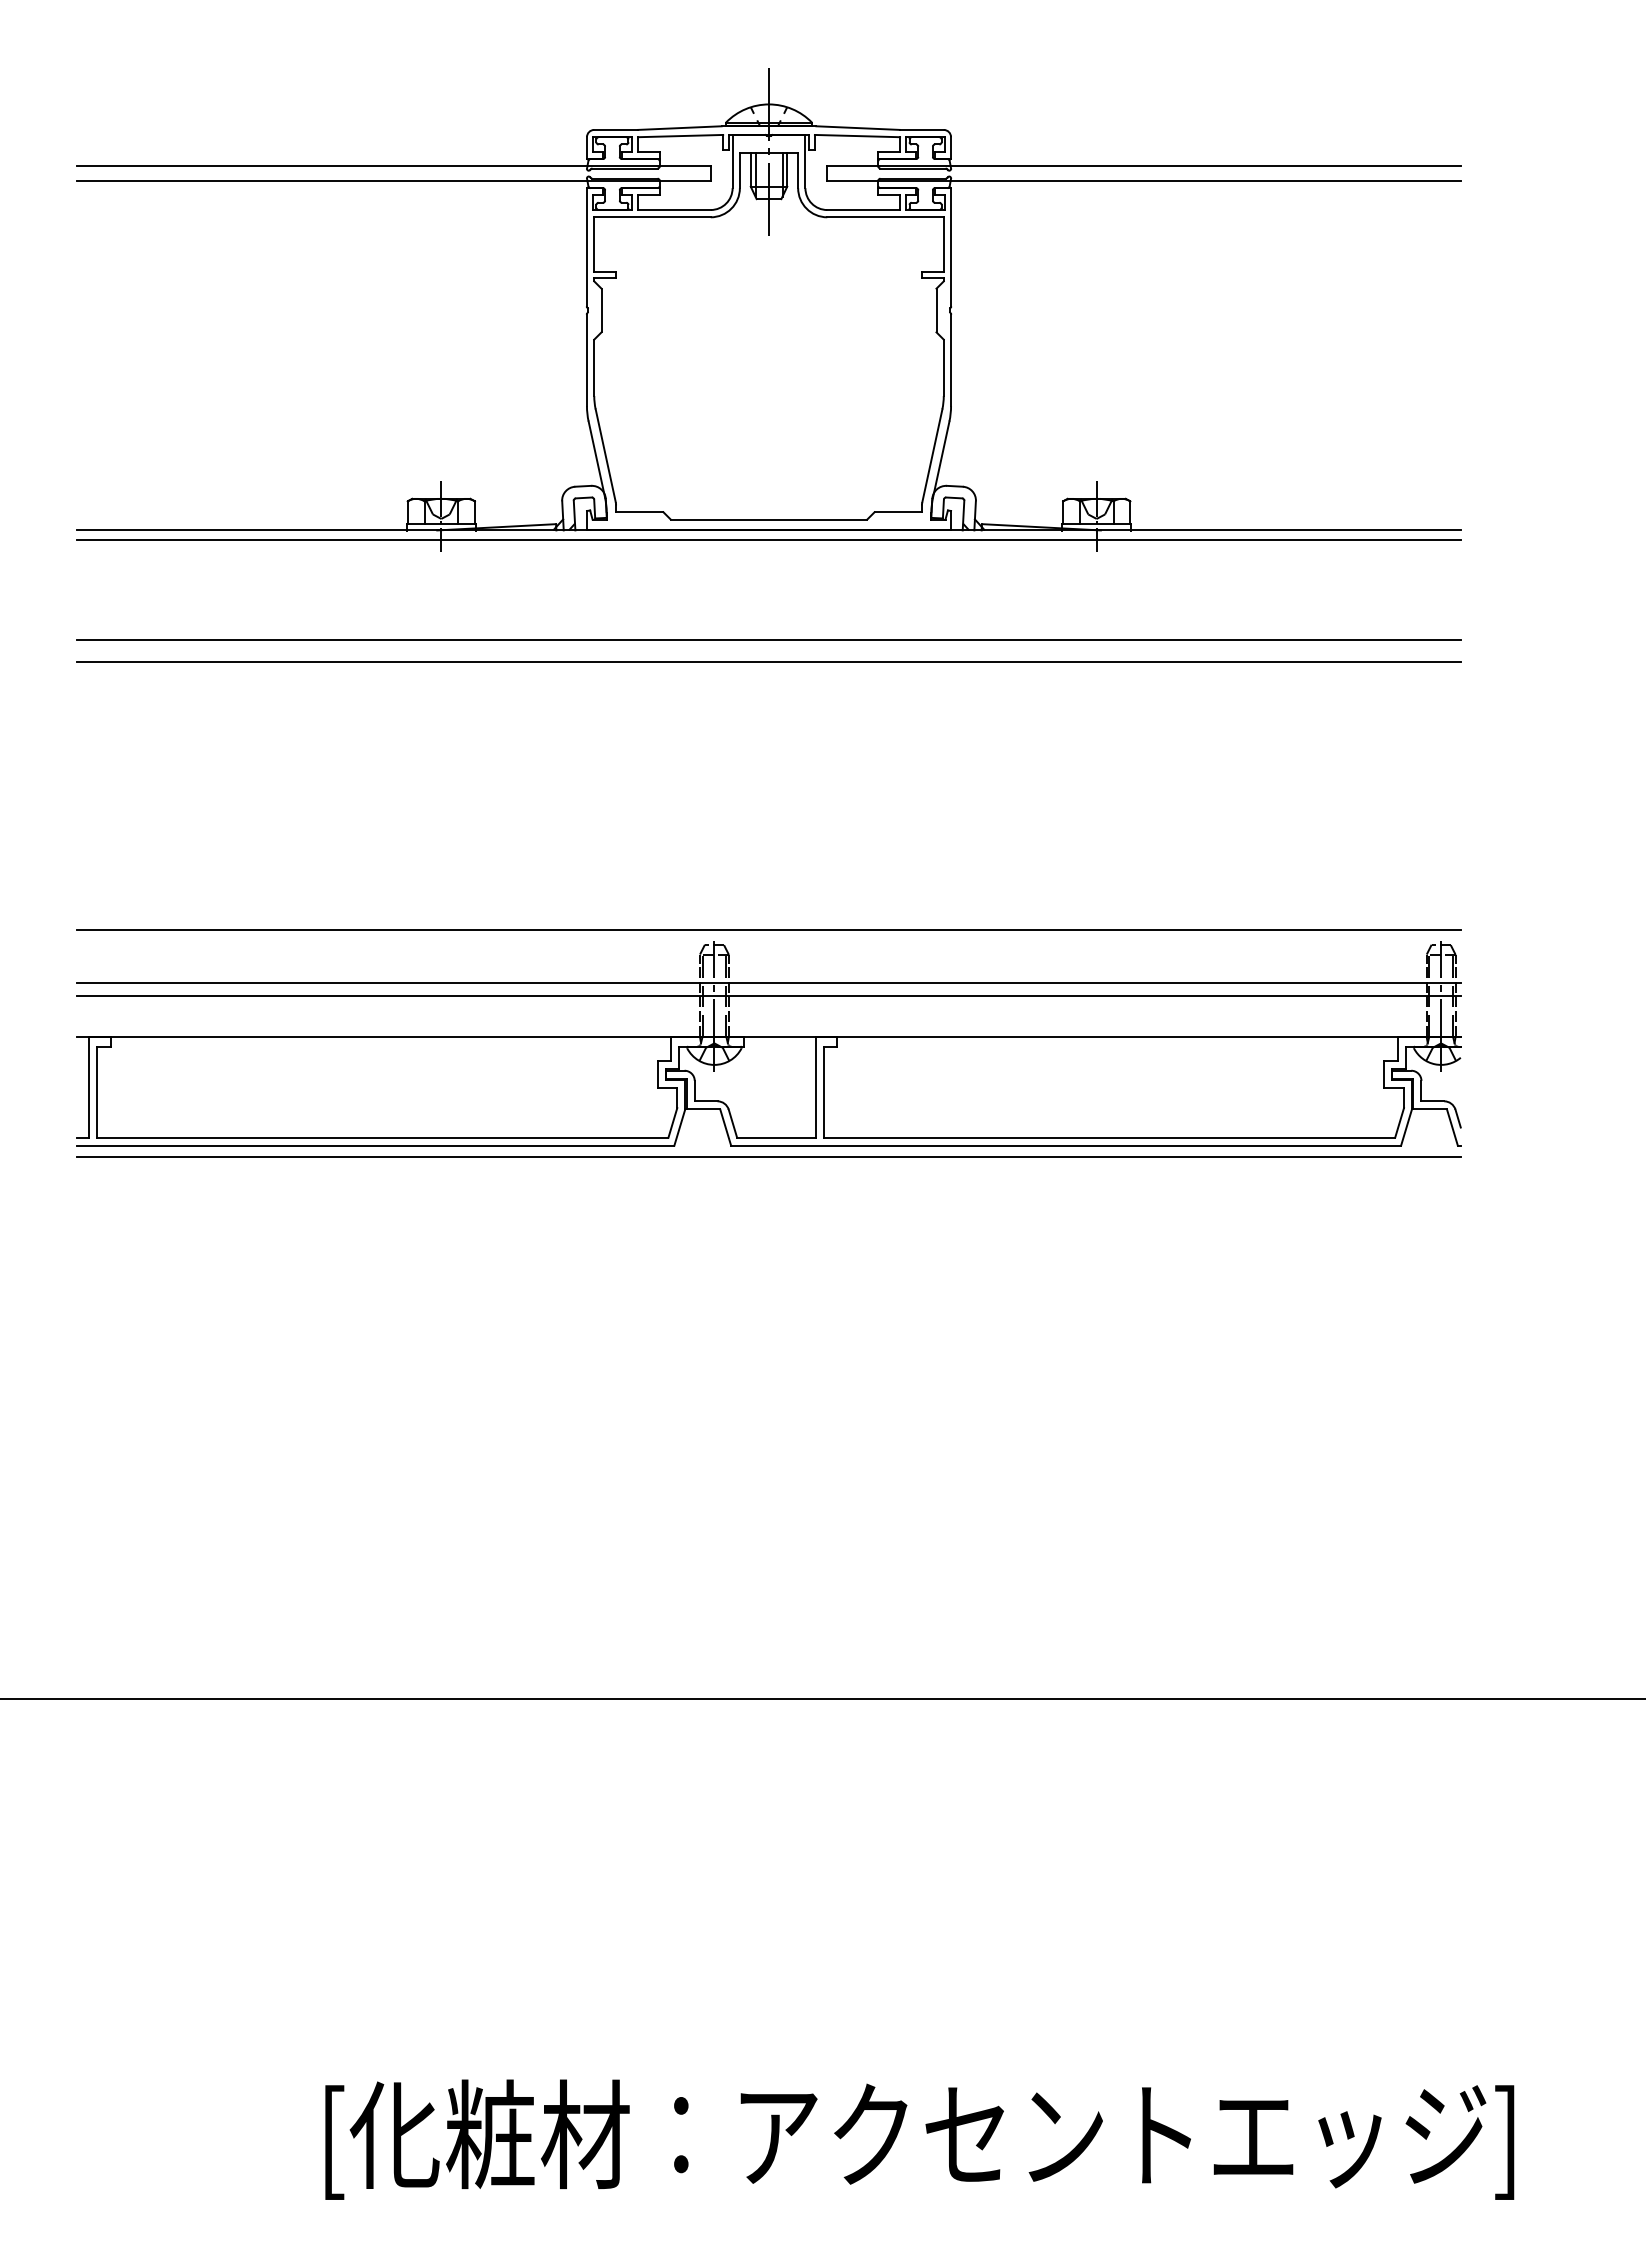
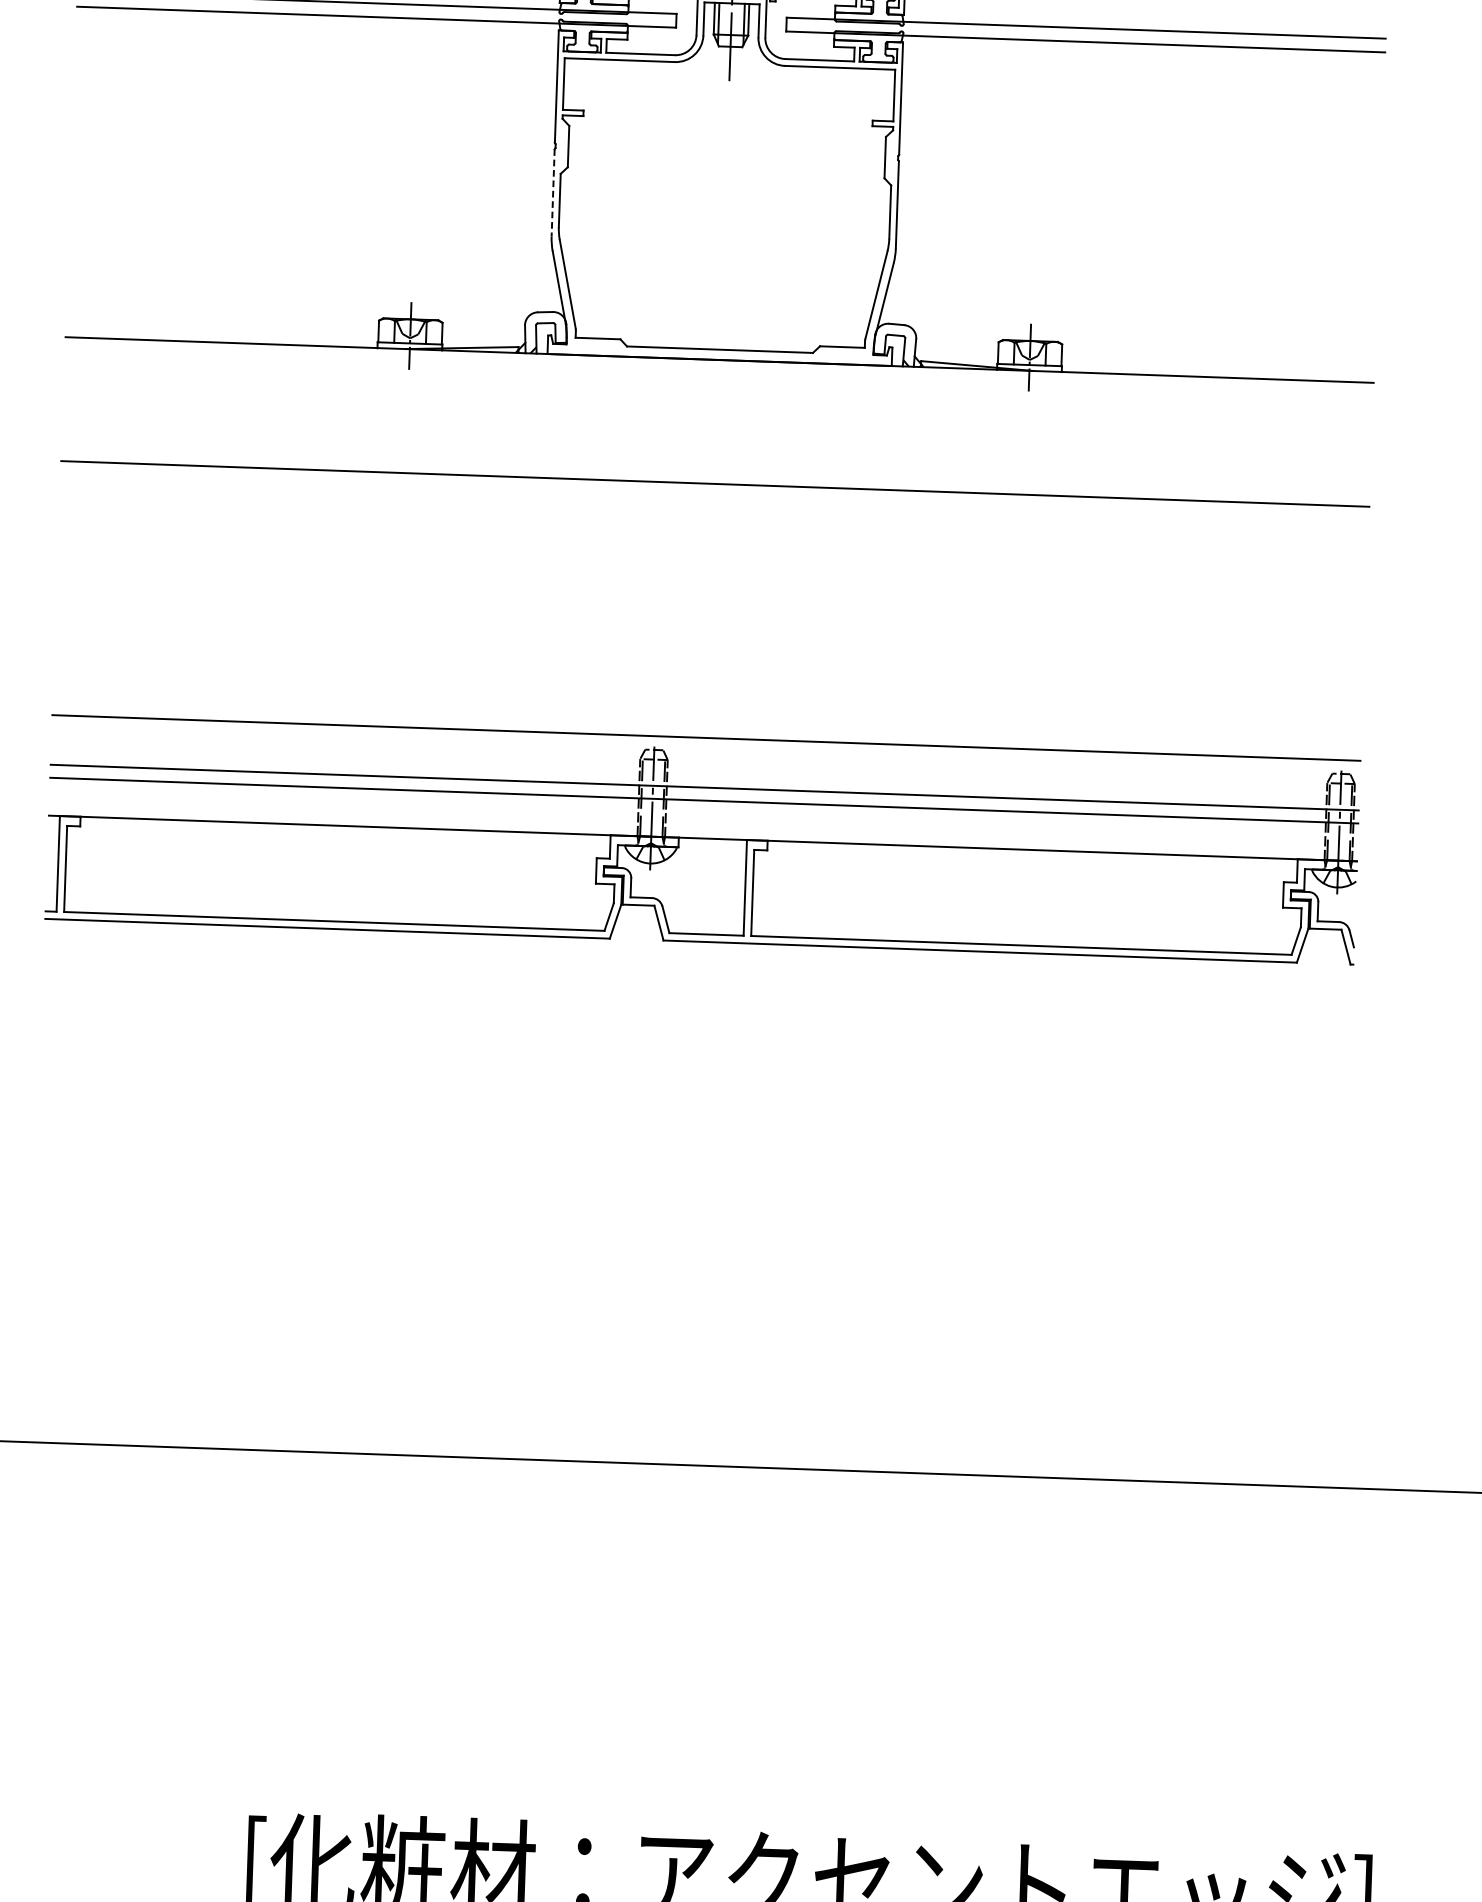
line: (586, 360) -> (552, 193), solid -> dashed
line: (768, 539) -> (718, 368), removed
line: (768, 639) -> (715, 463), removed
line: (768, 1157) -> (698, 952), removed

